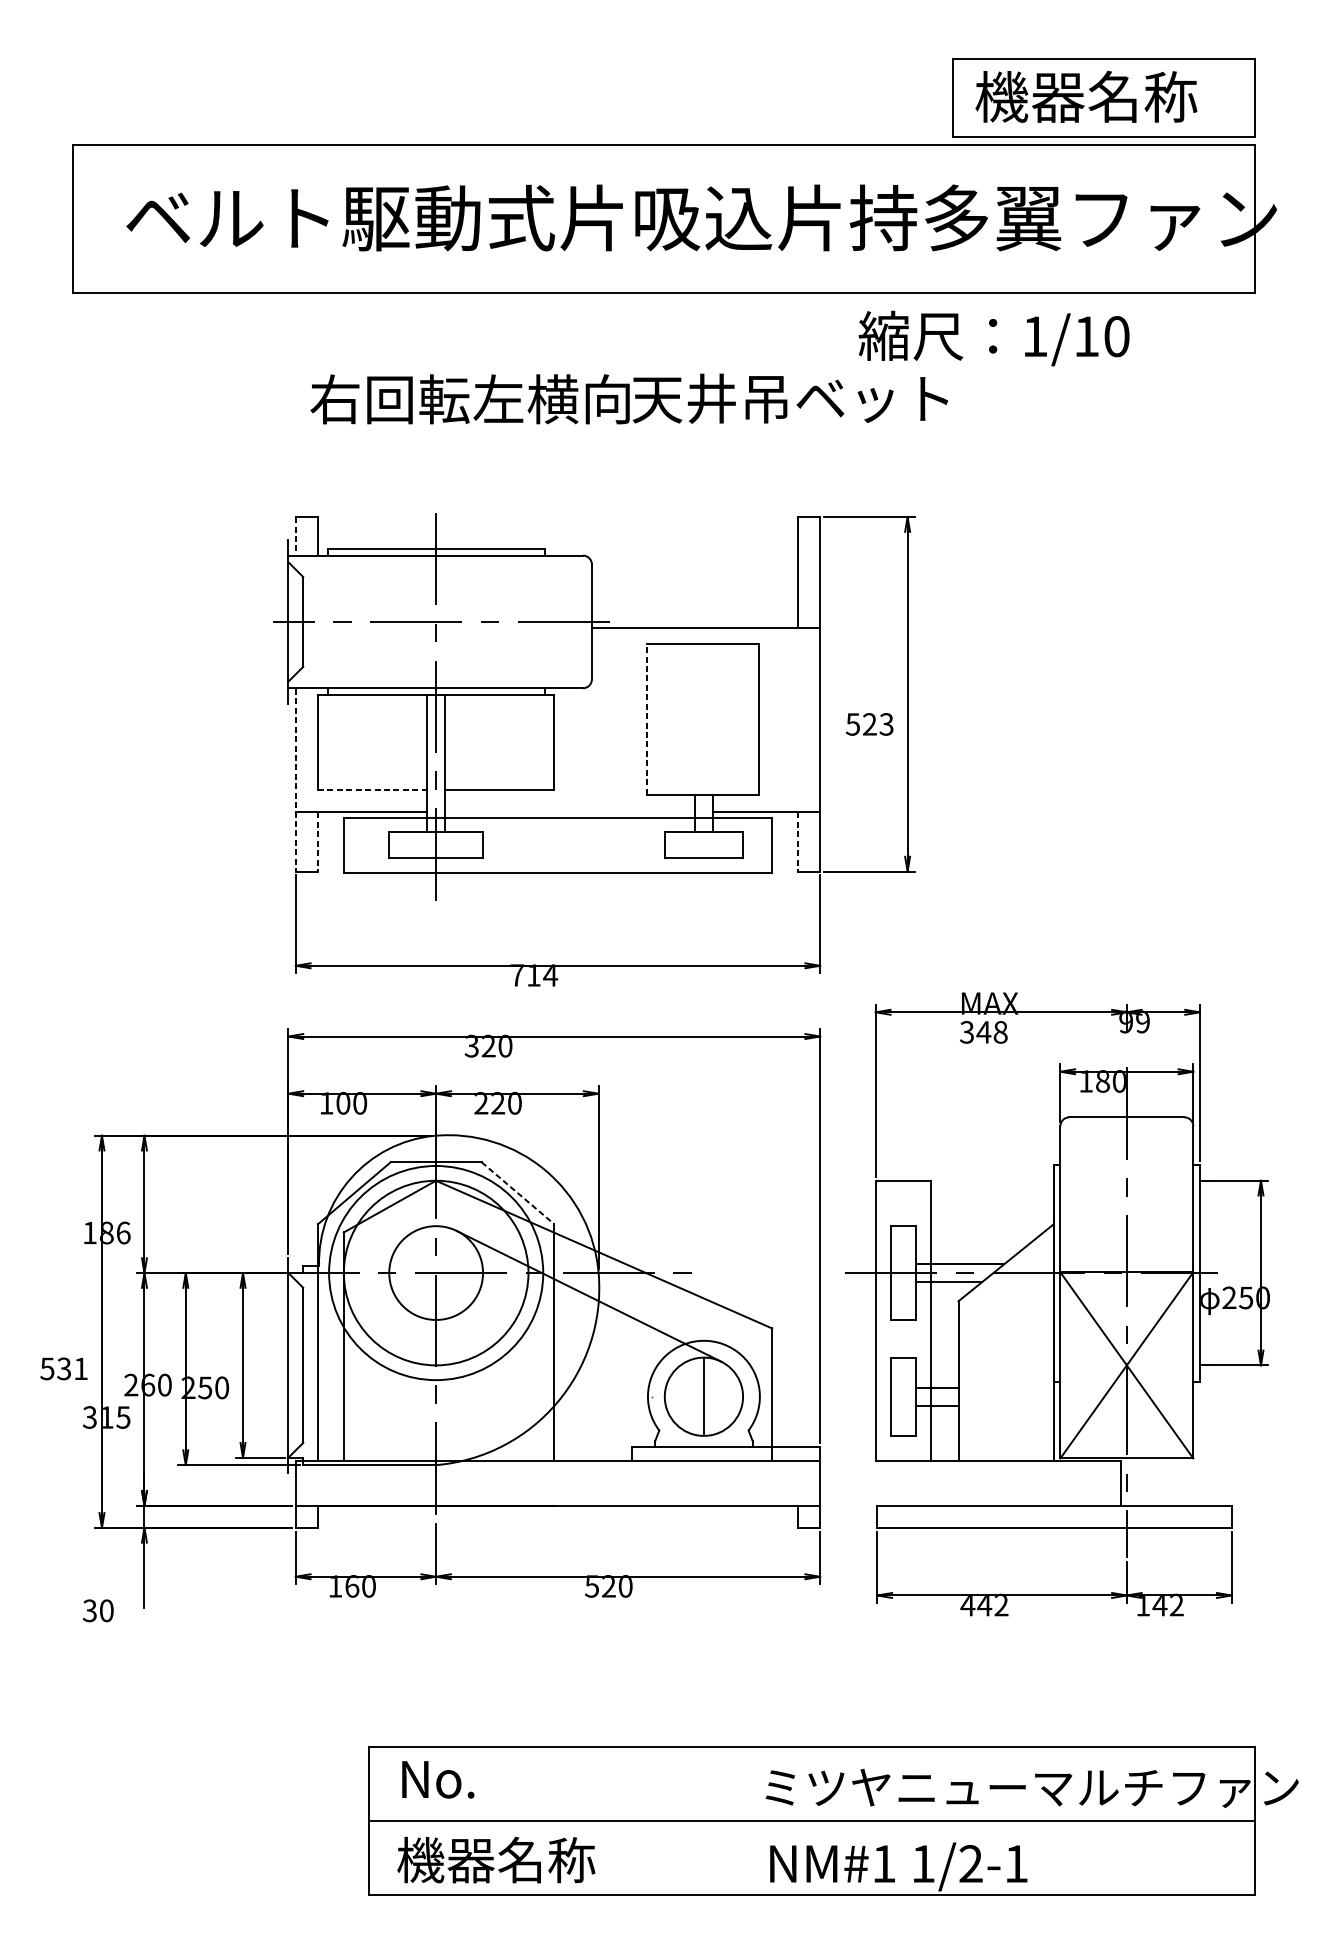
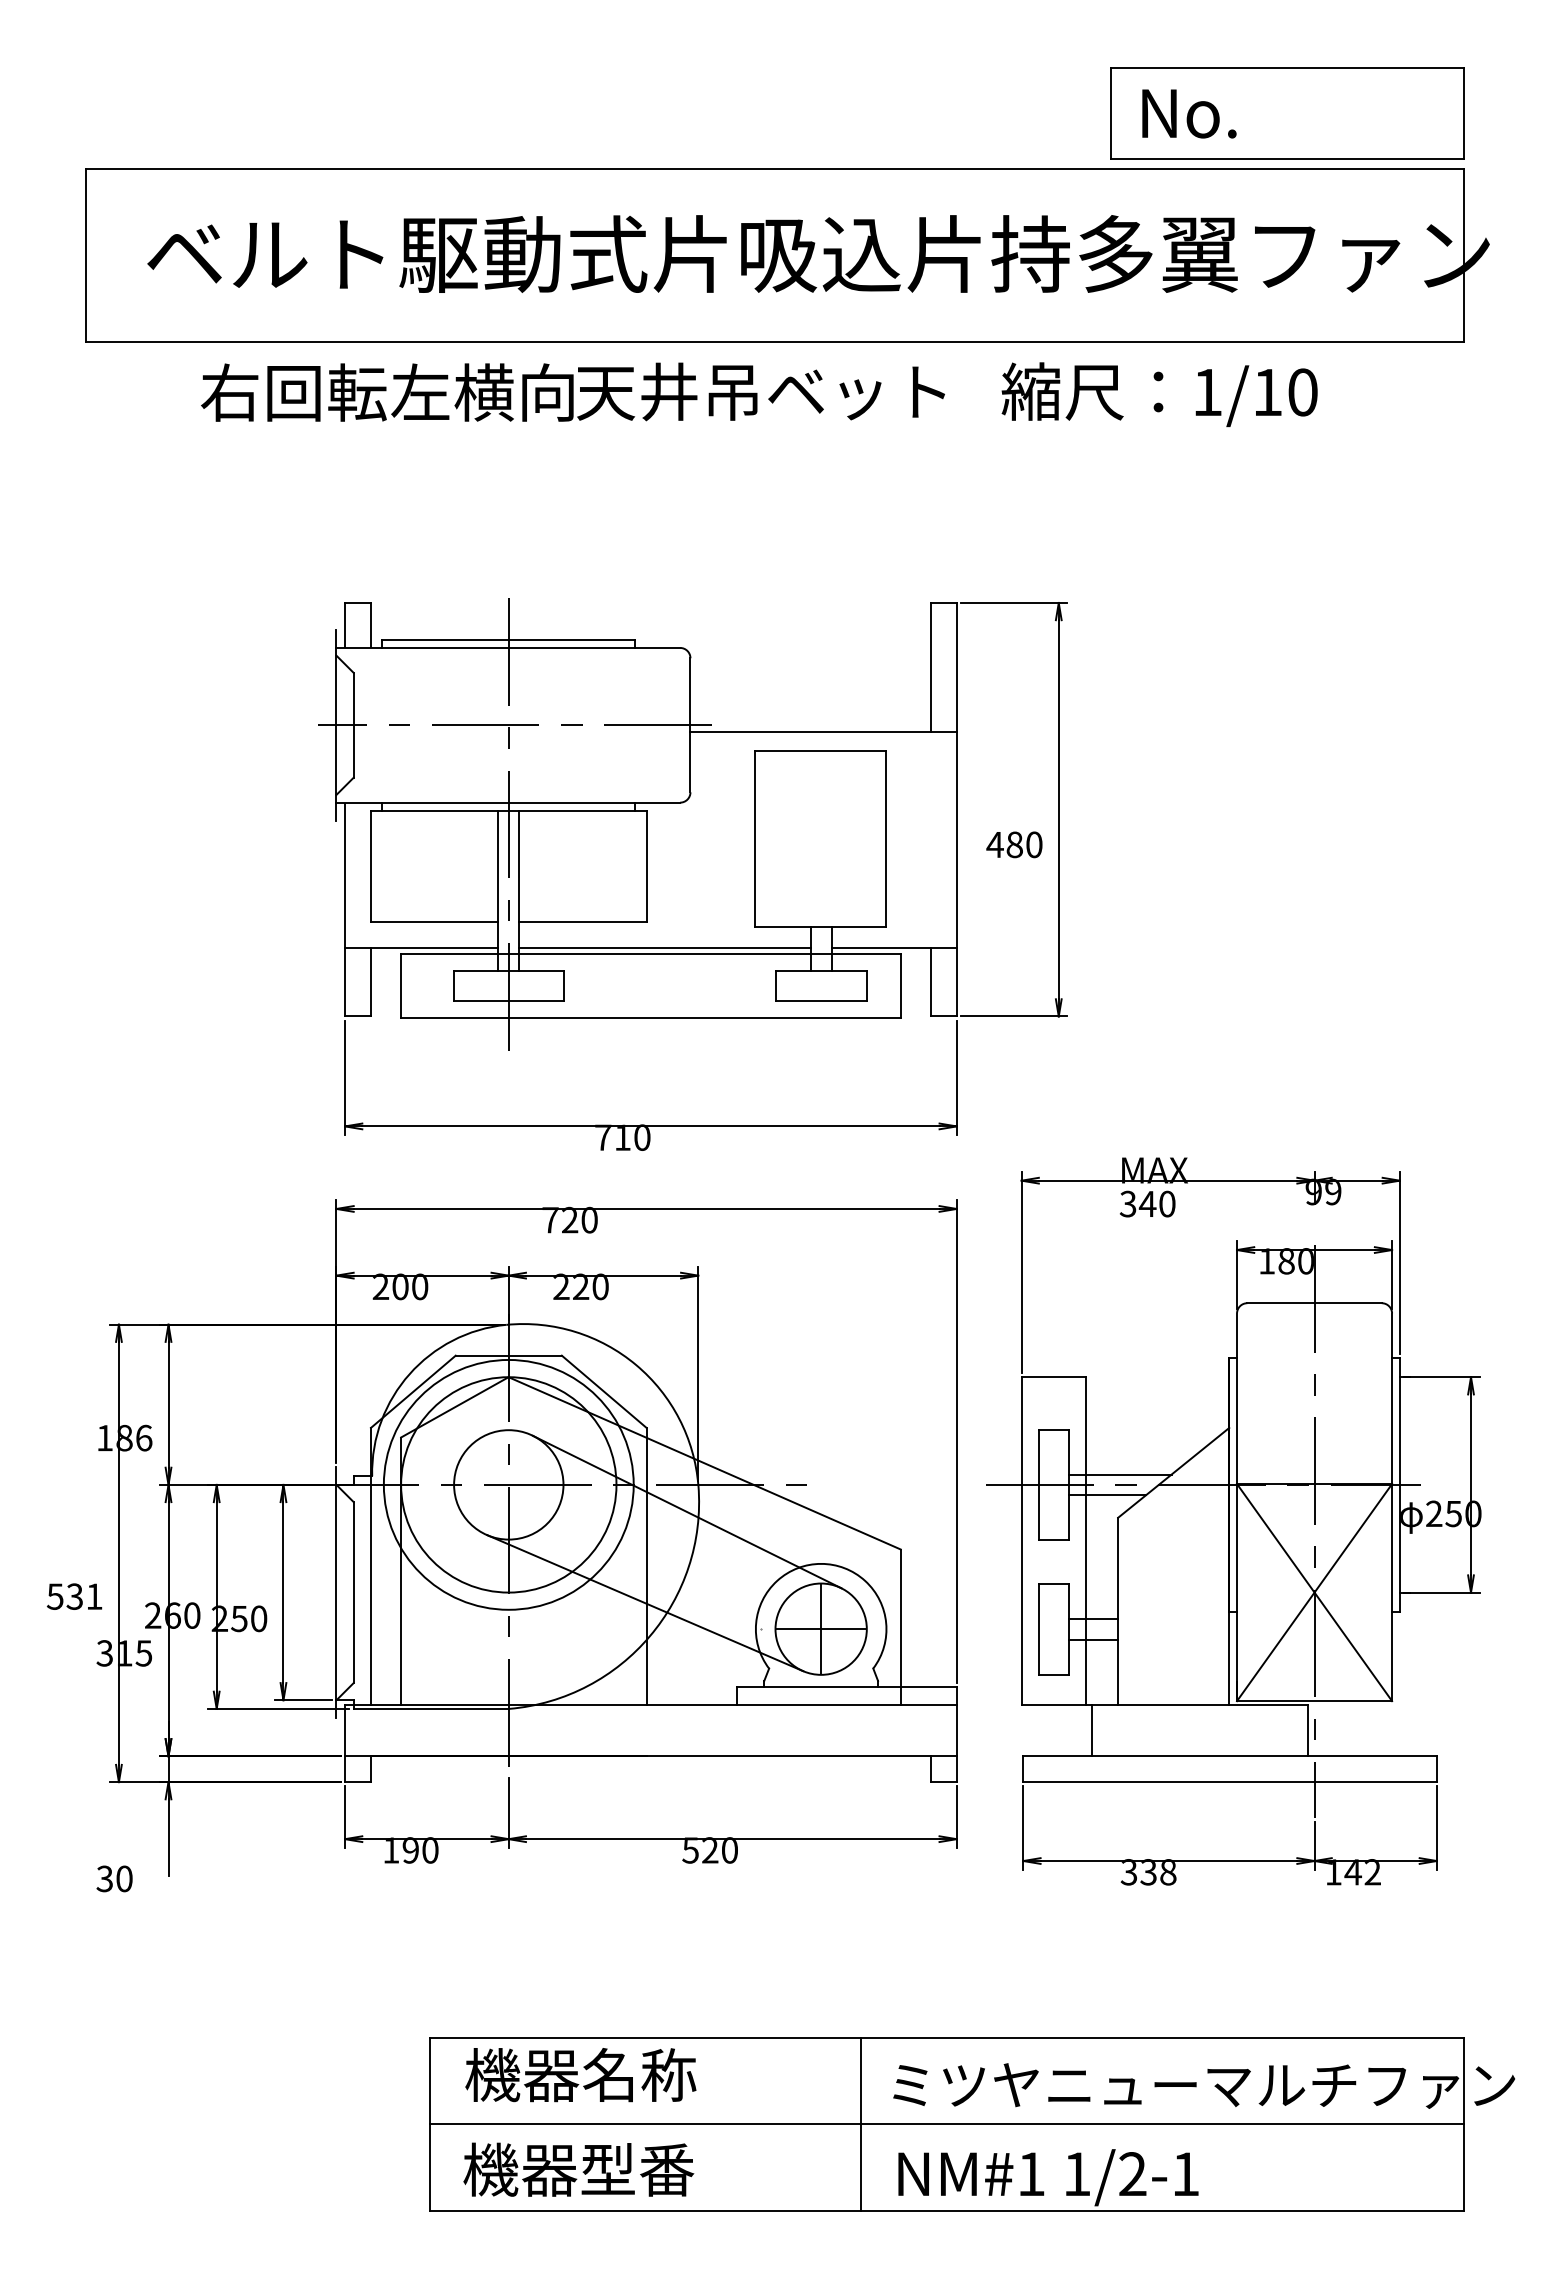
text: (1086, 96) -> (1267, 112), 機器名称 -> No.
text: (628, 398) -> (572, 391), moved
line: (296, 536) -> (345, 625), dashed -> solid
line: (647, 718) -> (755, 838), dashed -> solid
text: (869, 724) -> (1014, 844), 523 -> 480
line: (296, 780) -> (345, 910), dashed -> solid
line: (372, 790) -> (434, 921), dashed -> solid
line: (569, 812) -> (664, 947), added
line: (317, 842) -> (370, 982), dashed -> solid
line: (797, 842) -> (930, 982), dashed -> solid
text: (550, 975) -> (642, 1137), 714 -> 710
text: (1000, 1032) -> (1167, 1204), 348 -> 340
text: (471, 1045) -> (550, 1219), 320 -> 720
text: (326, 1103) -> (380, 1286), 100 -> 200
line: (518, 1193) -> (604, 1391), dashed -> solid
line: (553, 1374) -> (645, 1603), added
line: (703, 1397) -> (820, 1629), added
line: (936, 1483) -> (1092, 1730), added
text: (351, 1586) -> (410, 1850), 160 -> 190
text: (984, 1605) -> (1148, 1872), 442 -> 338
text: (497, 1779) -> (580, 2075), No. -> 機器名称
line: (737, 1821) -> (860, 2124), added
text: (546, 1859) -> (637, 2169), 機器名称 -> 機器型番

